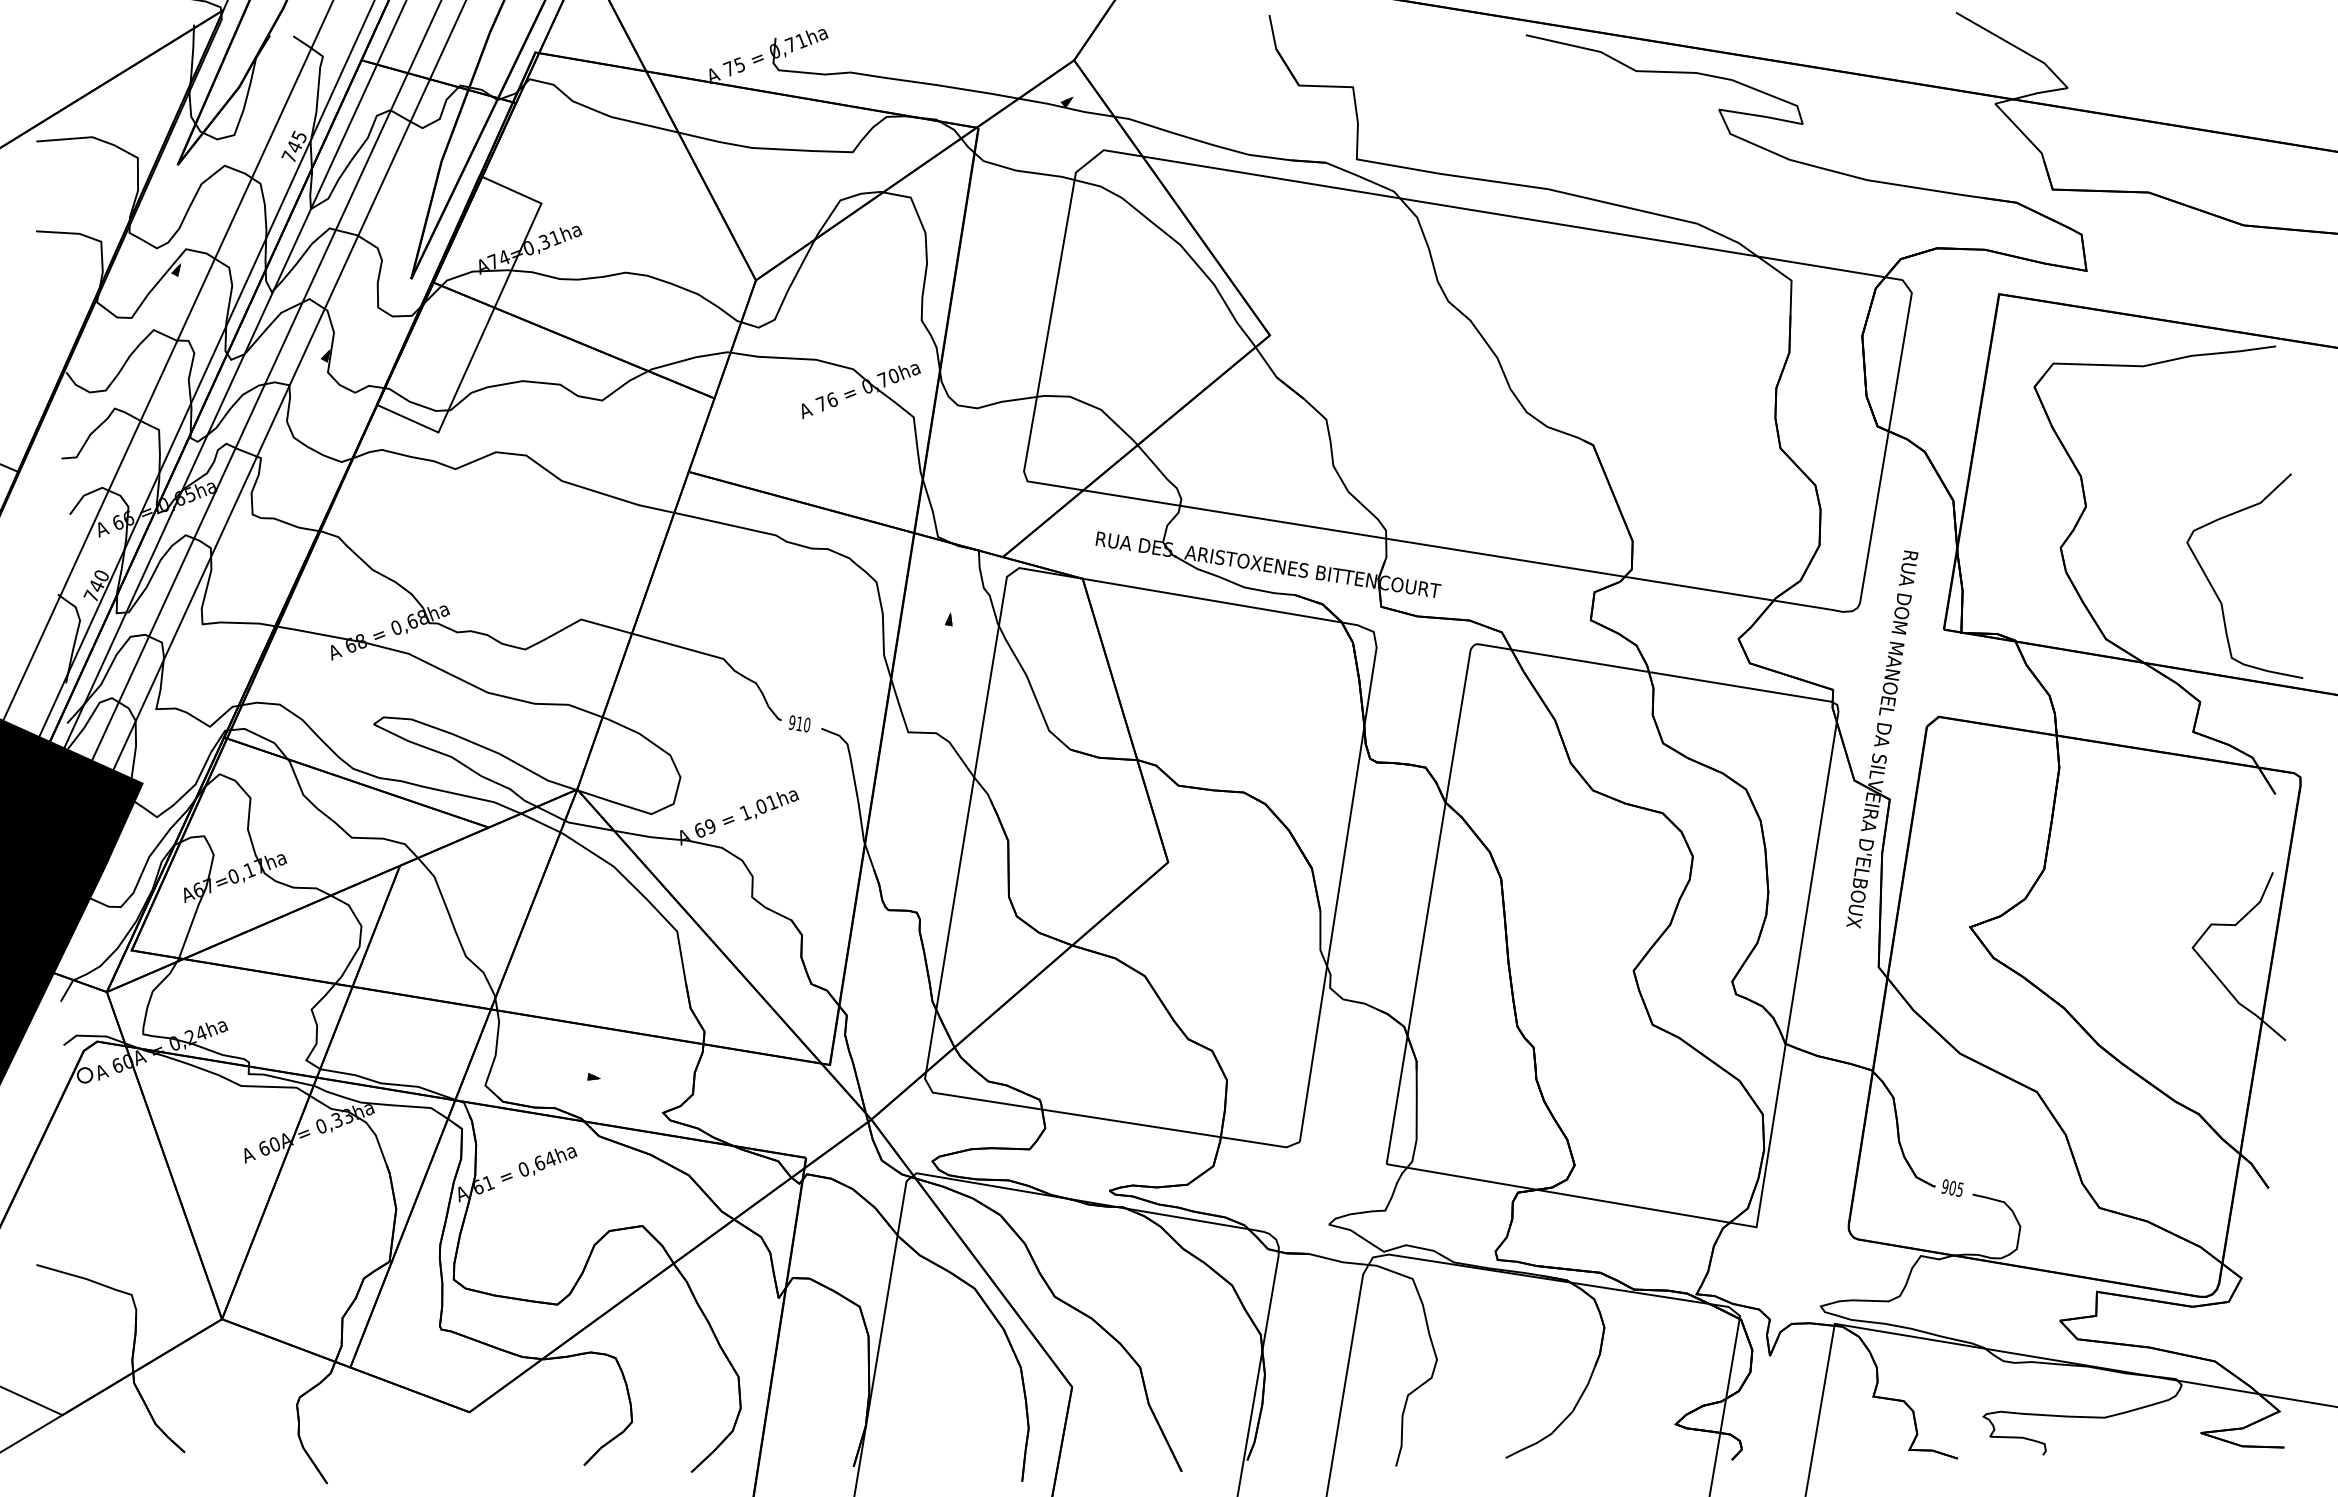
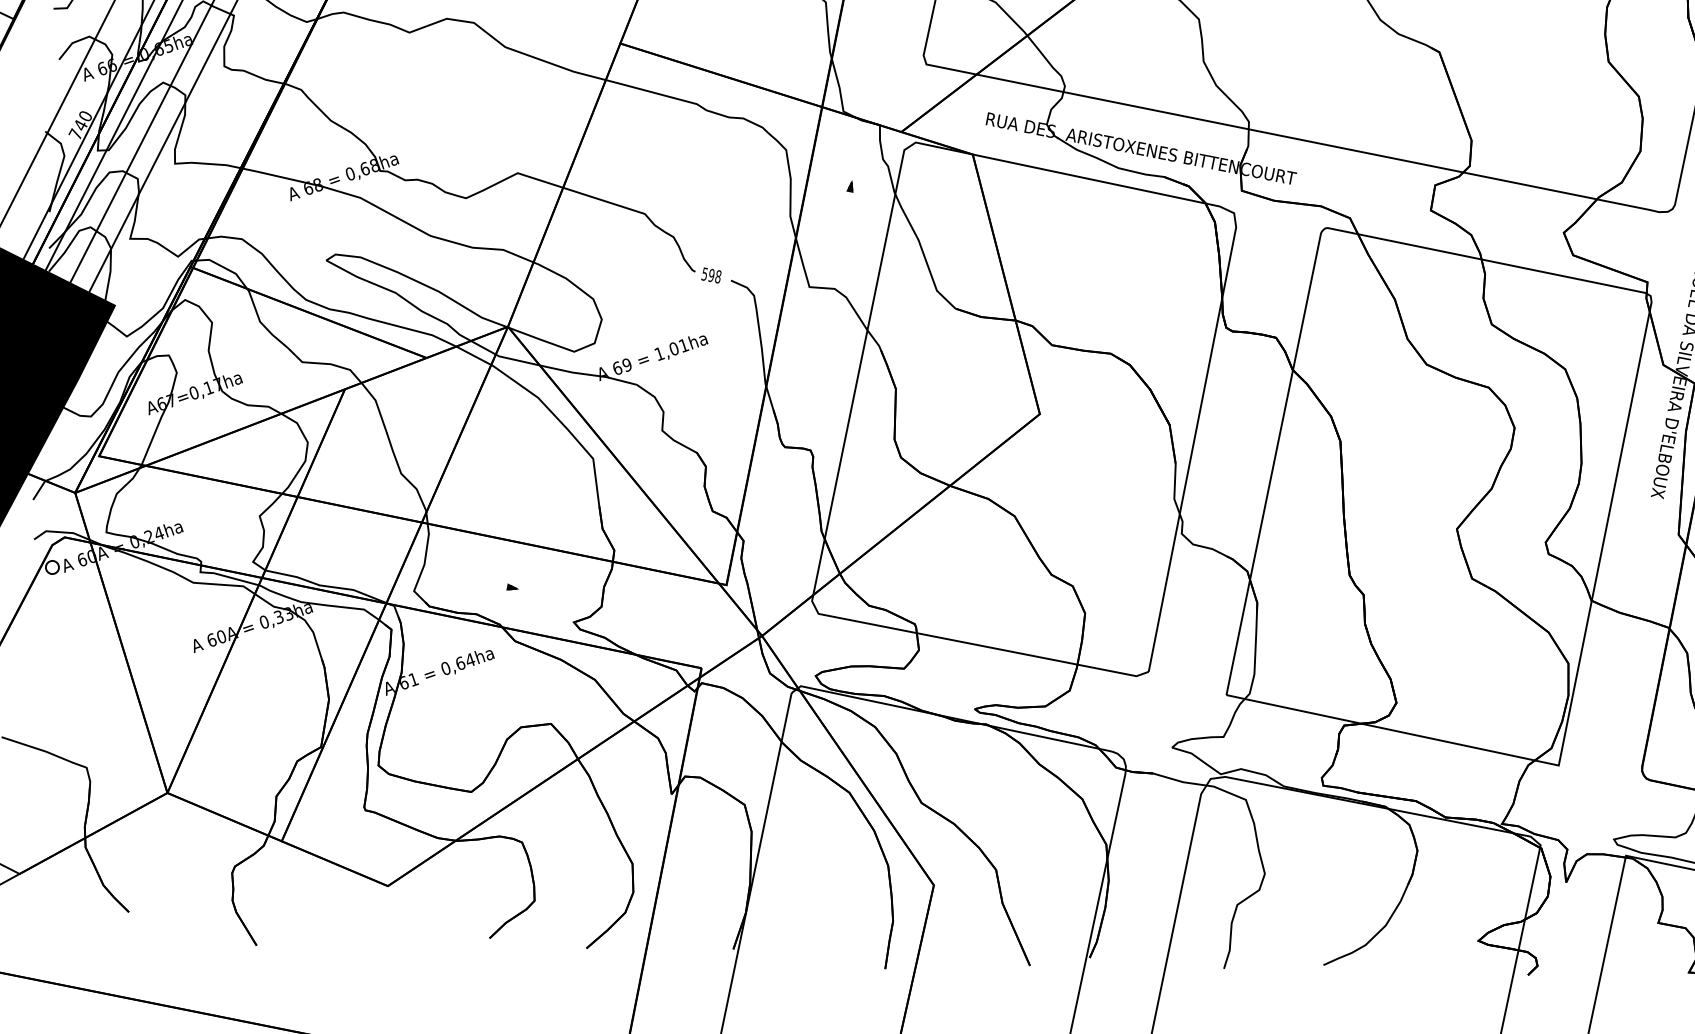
text: (799, 723) -> (711, 275), 910 -> 598

